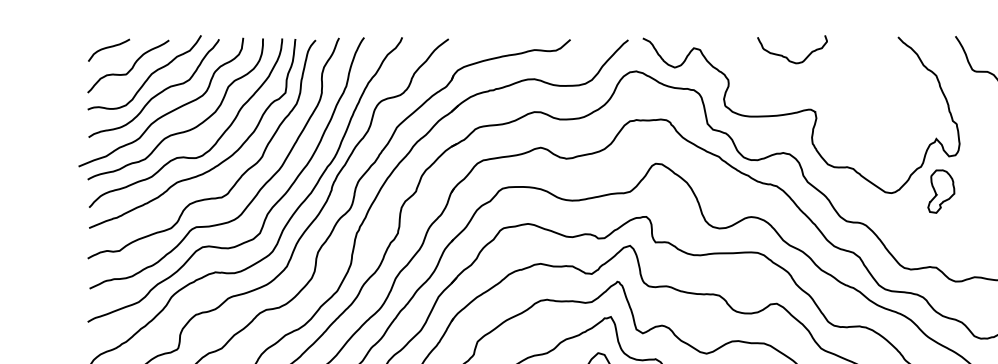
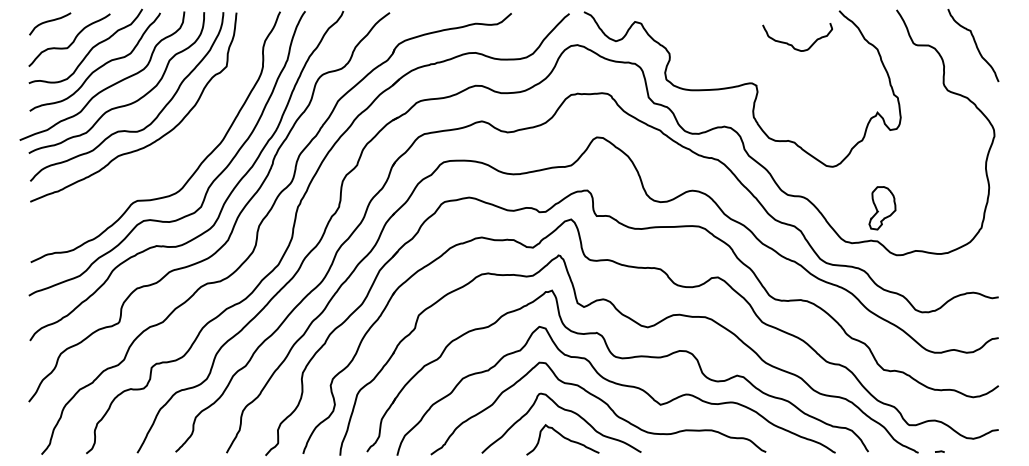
curve: (787, 56) -> (792, 44), moved
curve: (236, 180) -> (177, 154), removed
part: (941, 191) -> (882, 208), moved

